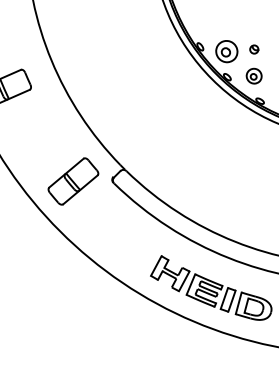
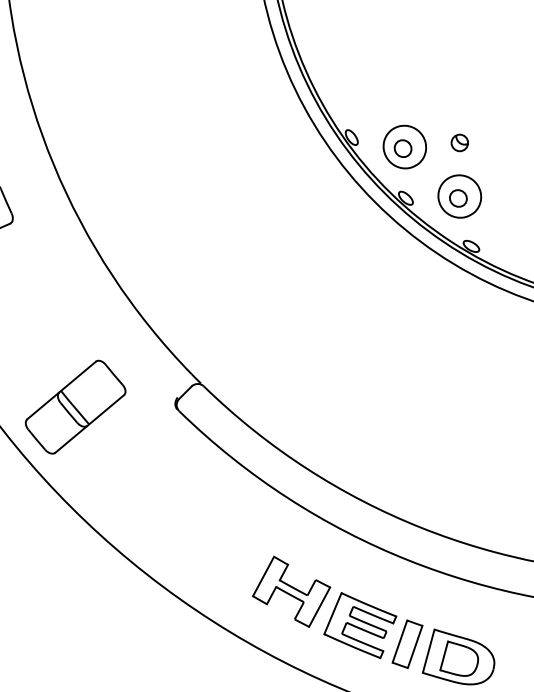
part: (253, 75) -> (458, 194), size x1.43
part: (73, 181) -> (75, 407), moved

